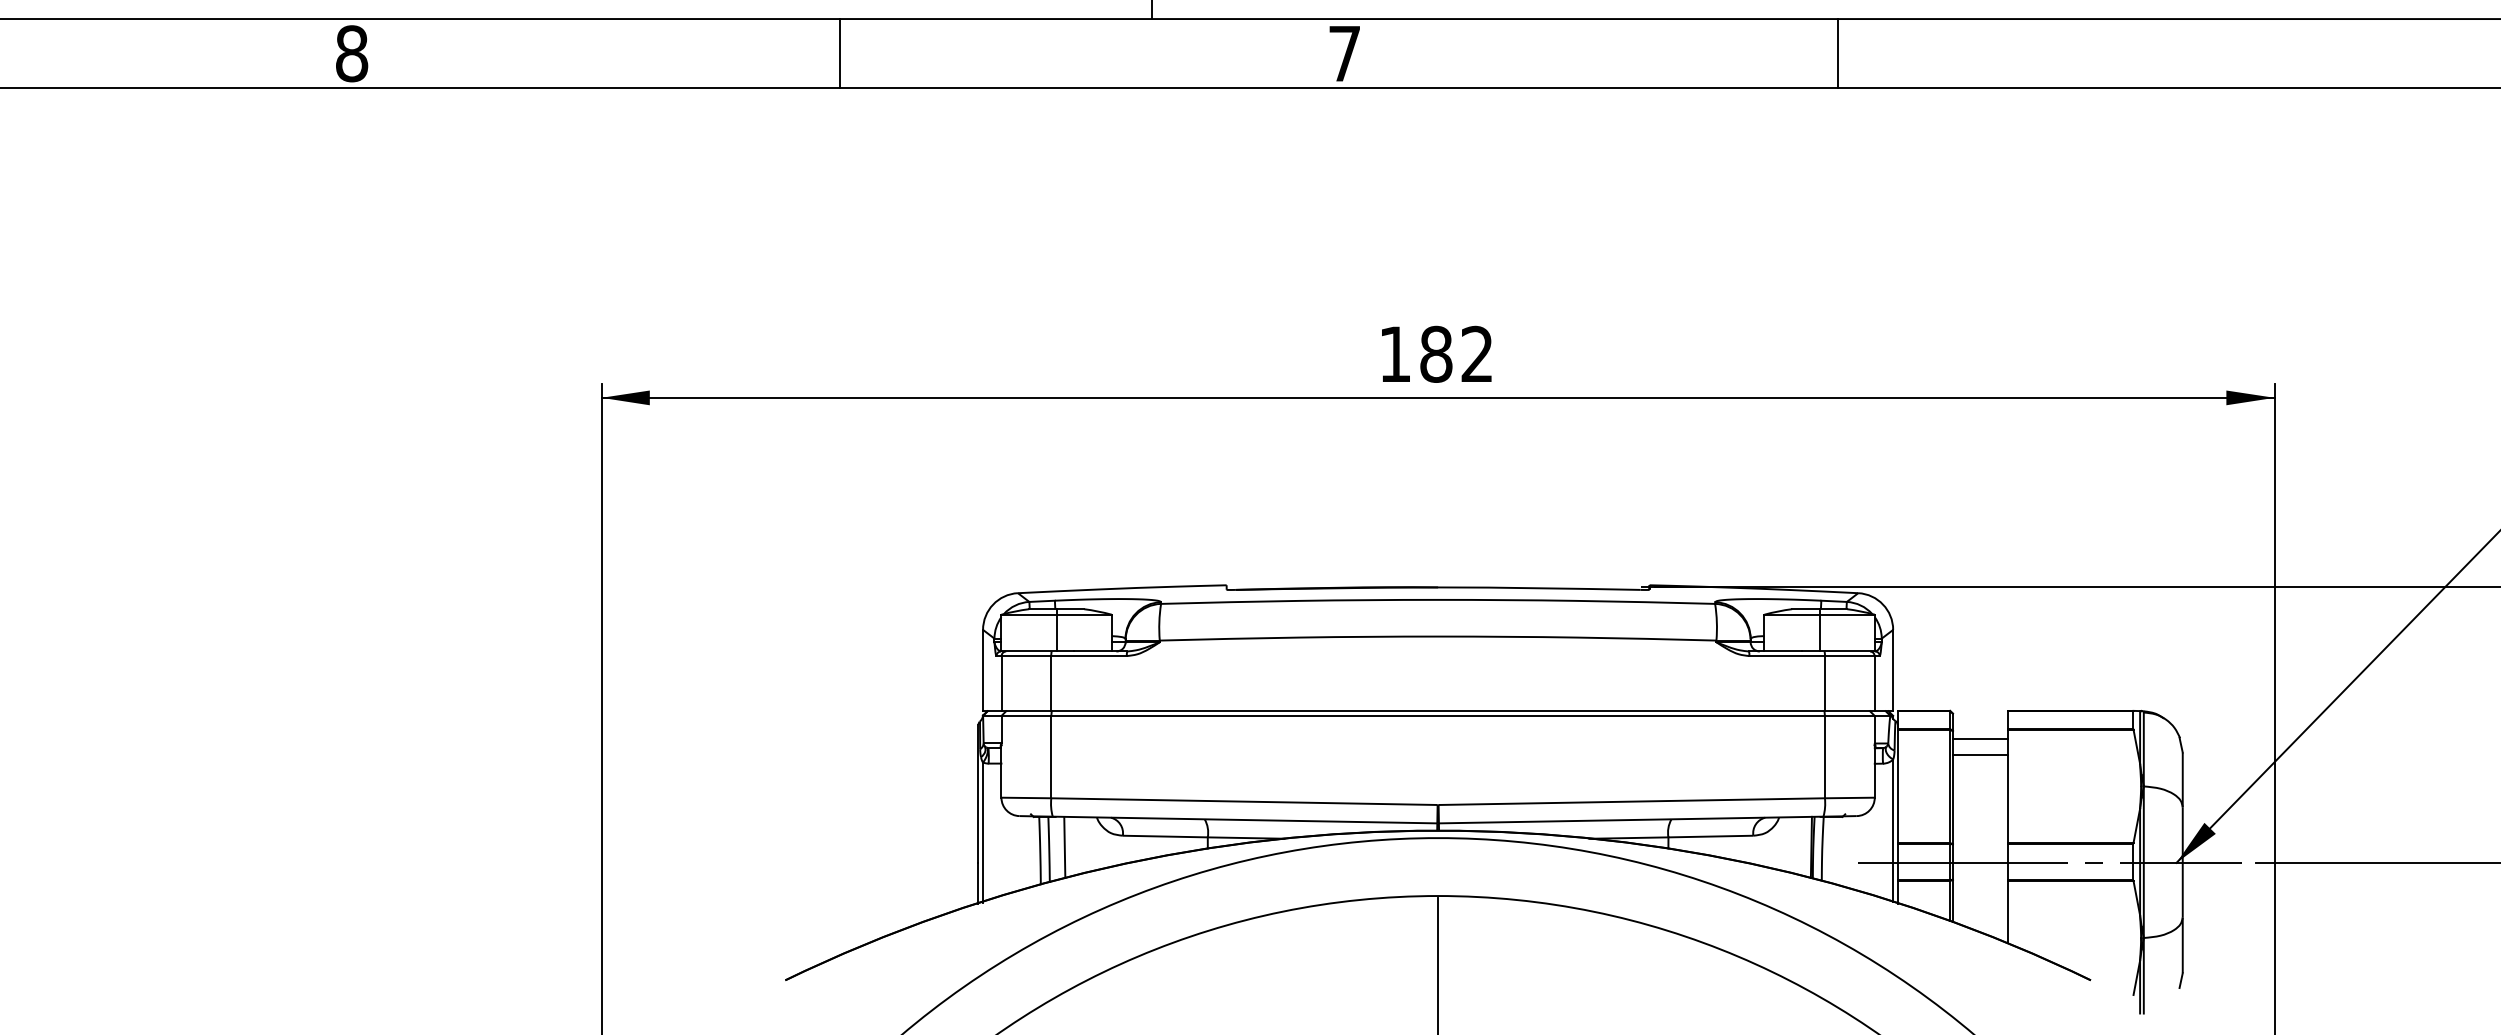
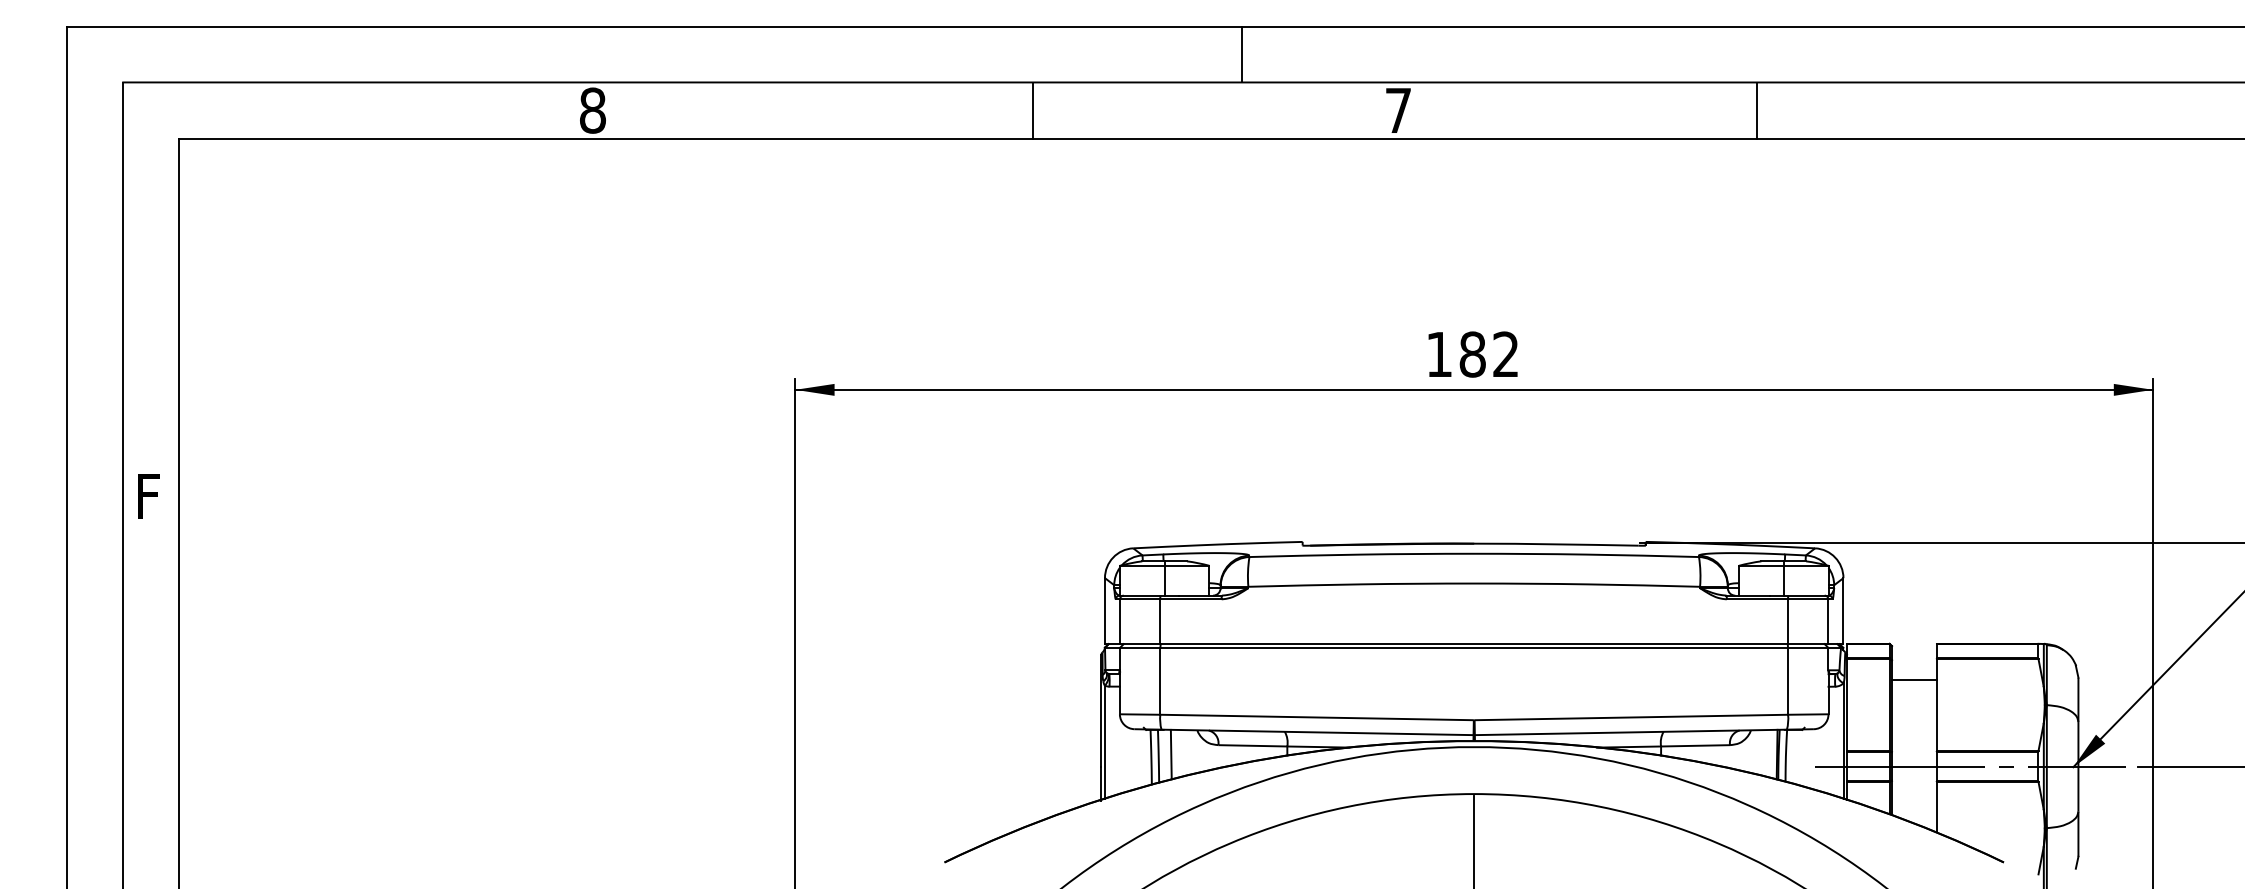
line: (839, 53) -> (1032, 110), moved
line: (1837, 53) -> (1756, 110), moved
line: (1979, 738) -> (1913, 666), removed

